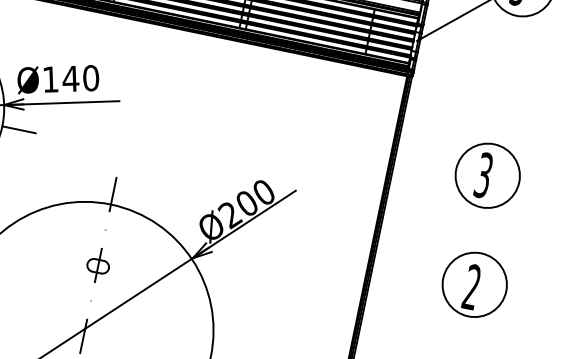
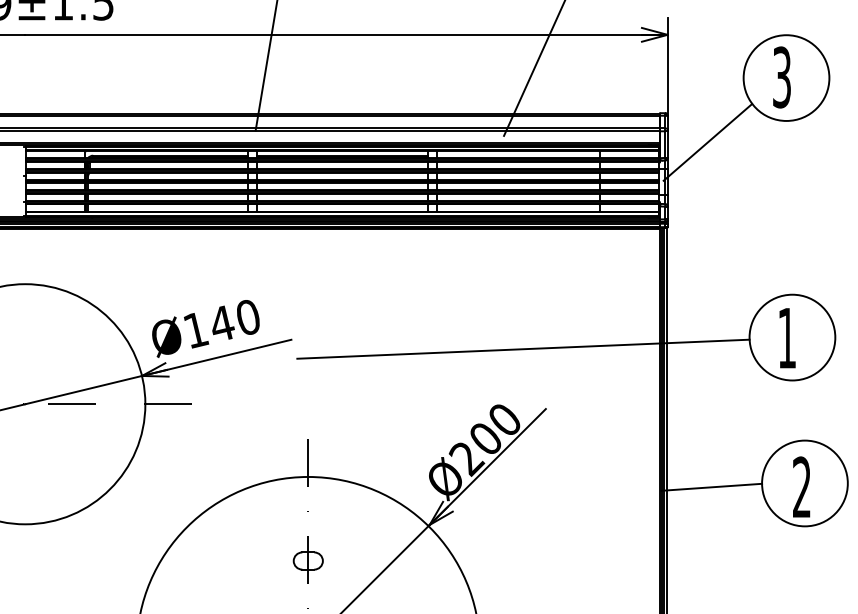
line: (288, 142) -> (523, 348), added
text: (484, 175) -> (787, 338), 3 -> 1
line: (405, 272) -> (711, 486), added

